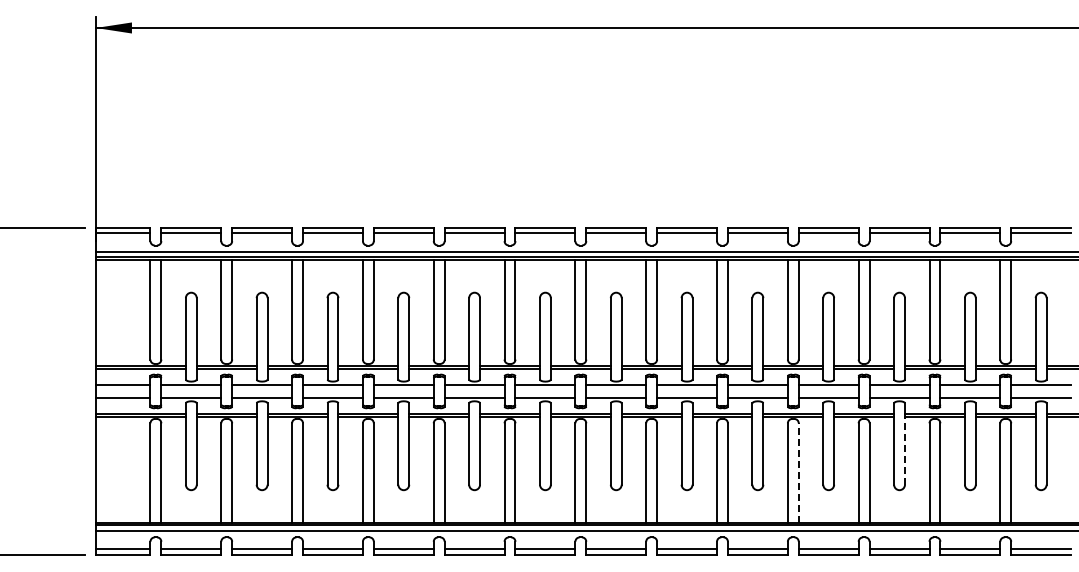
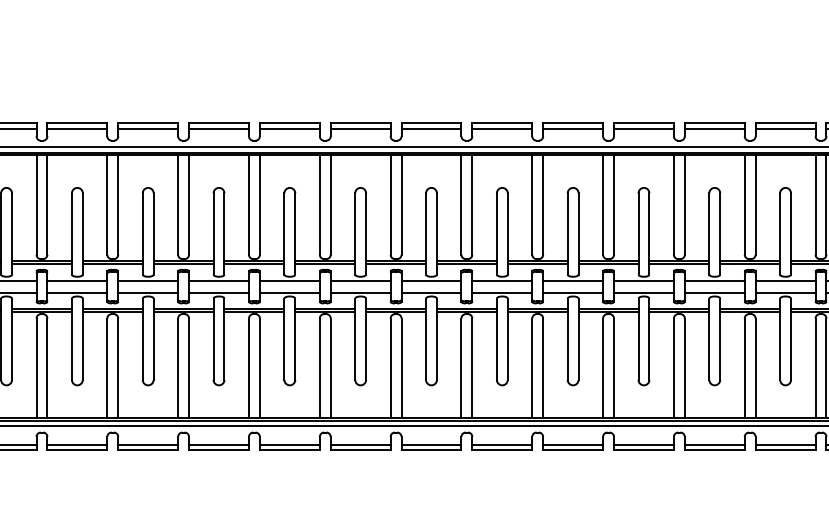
line: (904, 450) -> (719, 345), dashed -> solid
line: (798, 473) -> (613, 368), dashed -> solid

